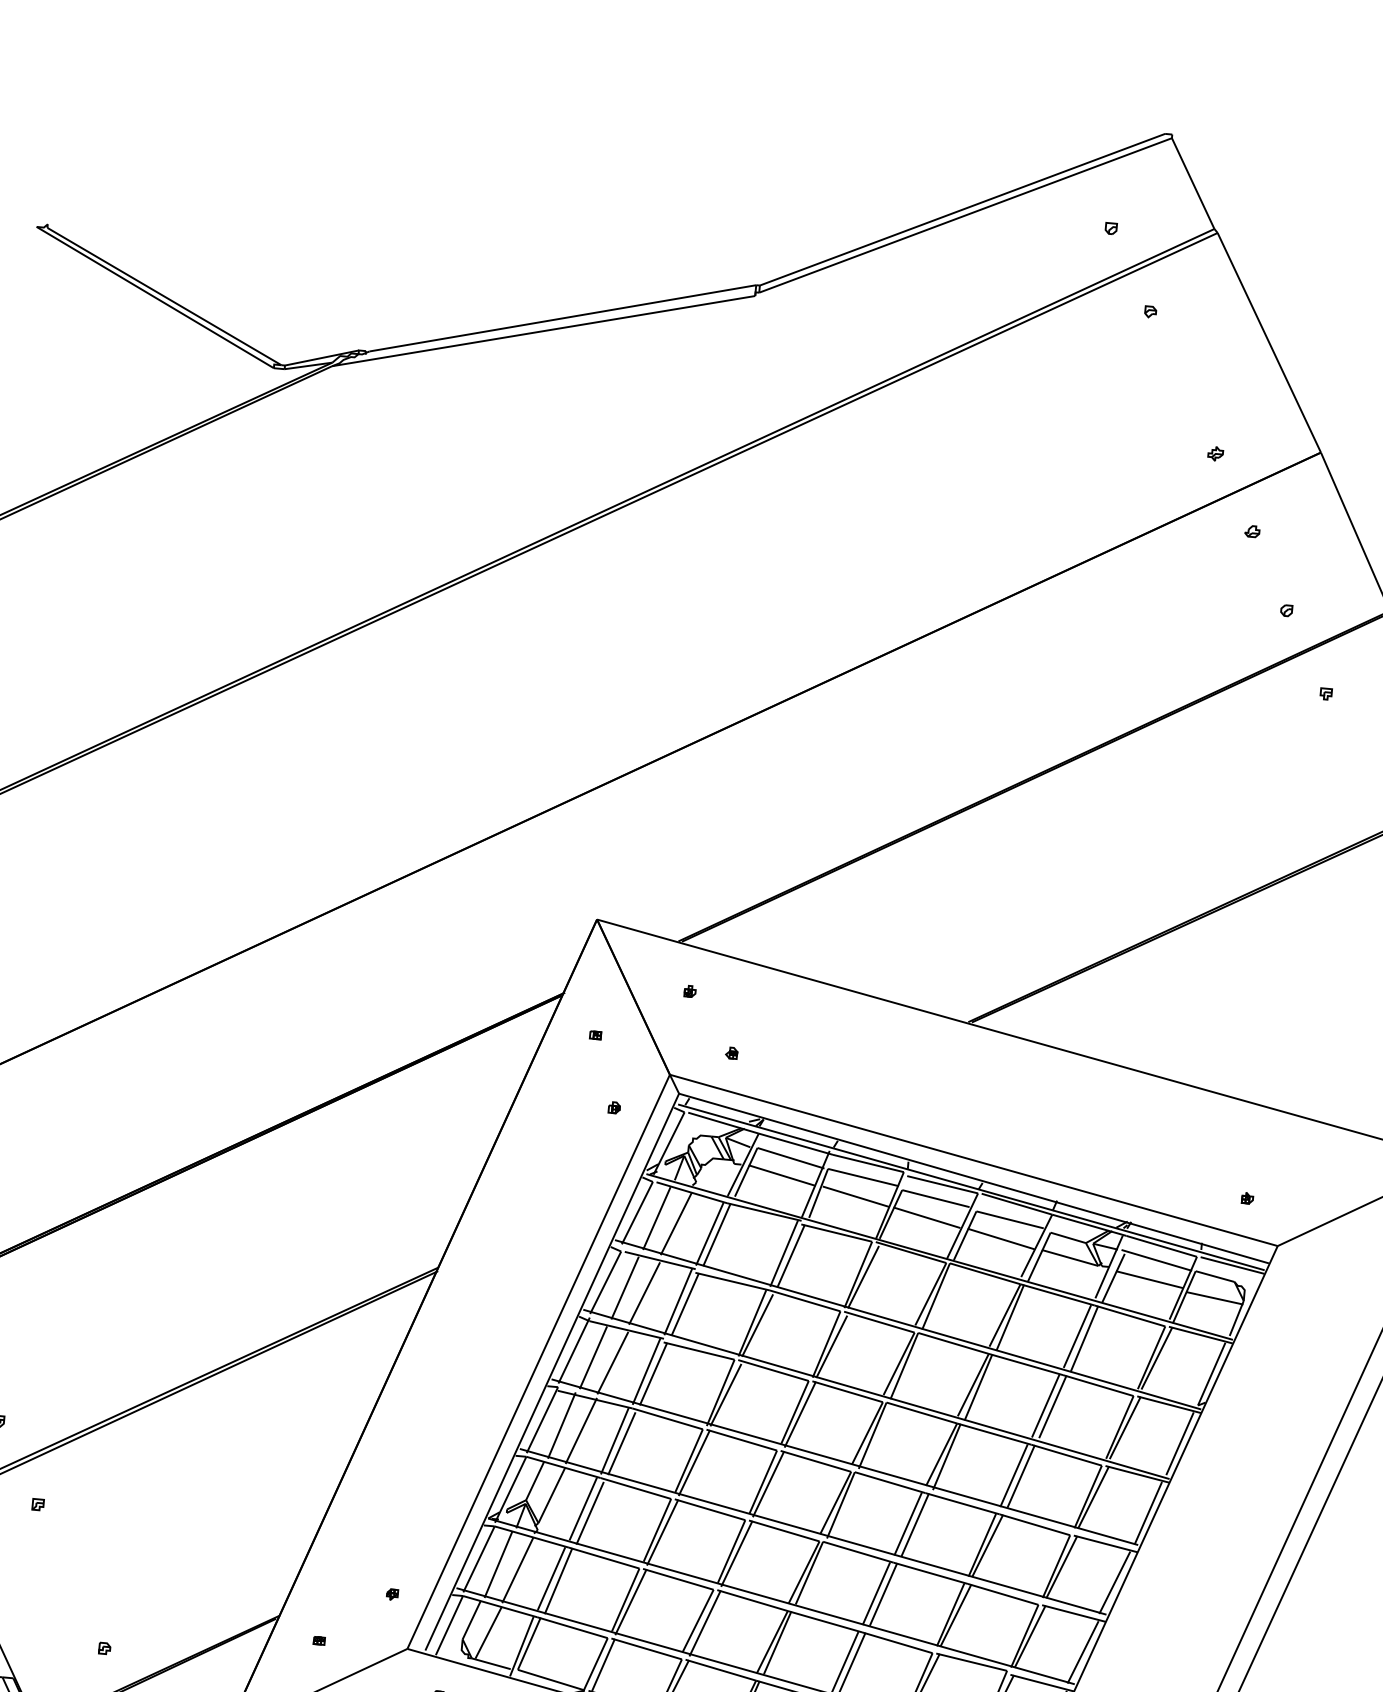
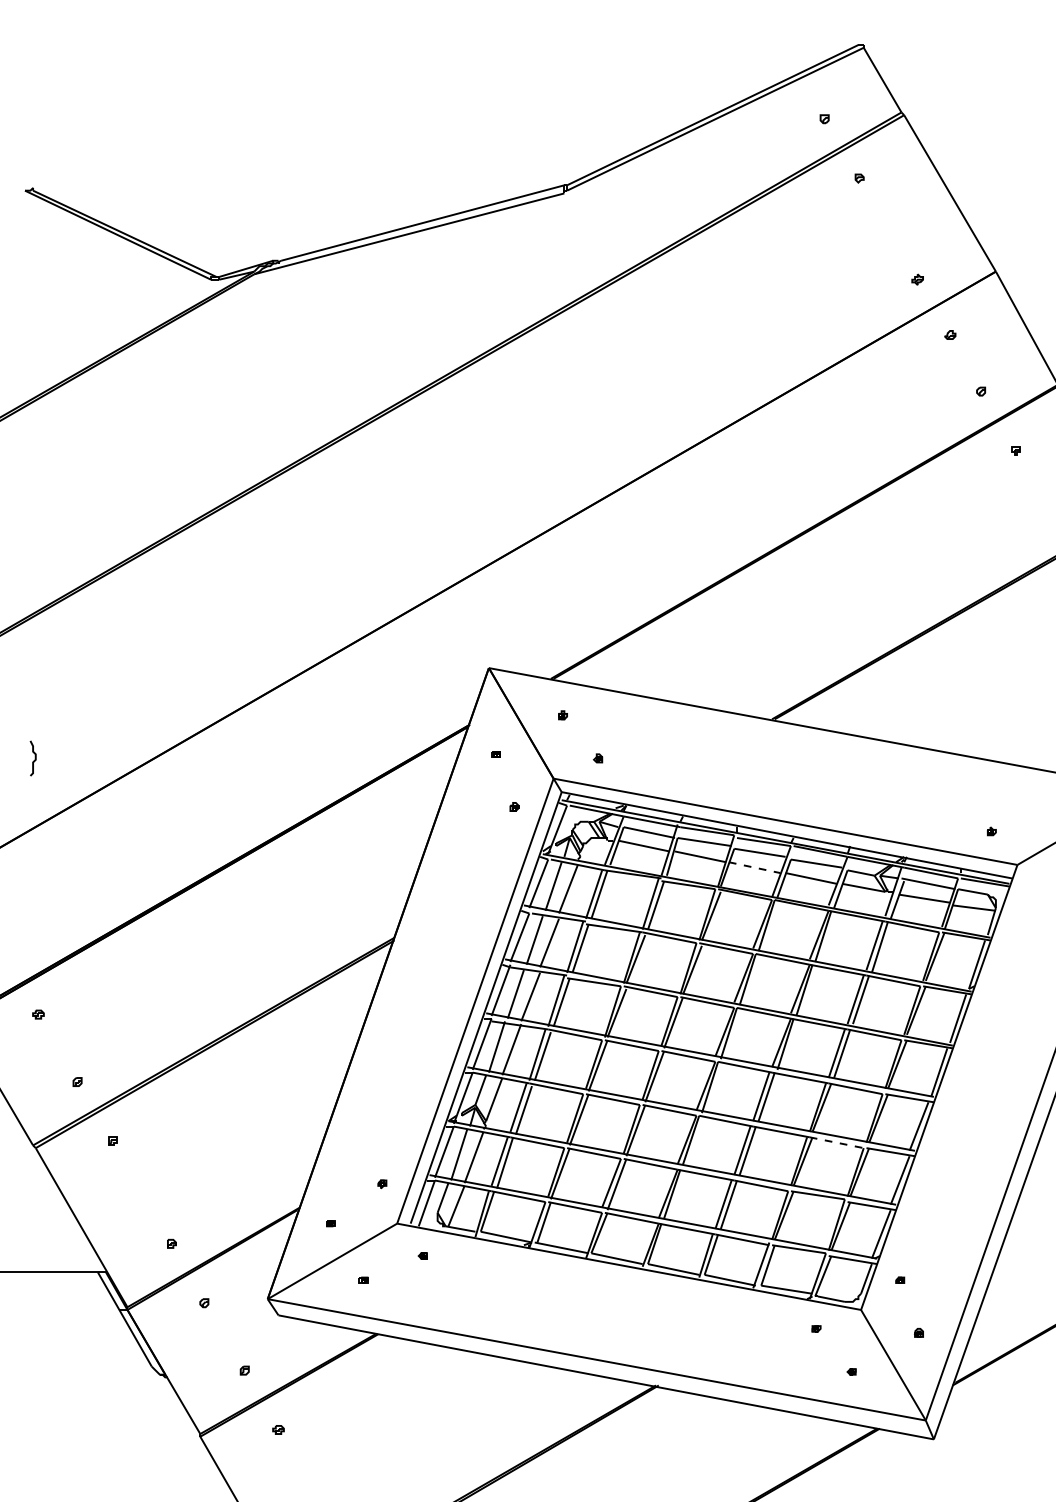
line: (928, 1217) -> (755, 867), solid -> dashed
line: (1002, 1594) -> (836, 1142), solid -> dashed

